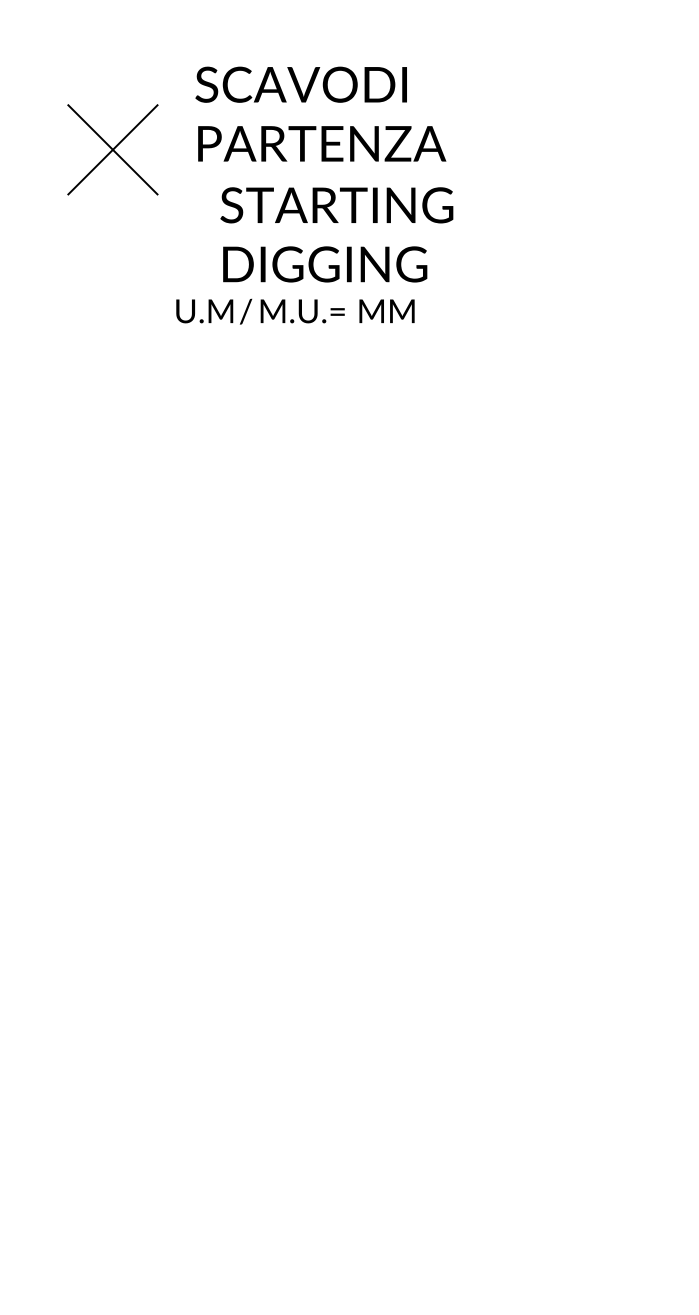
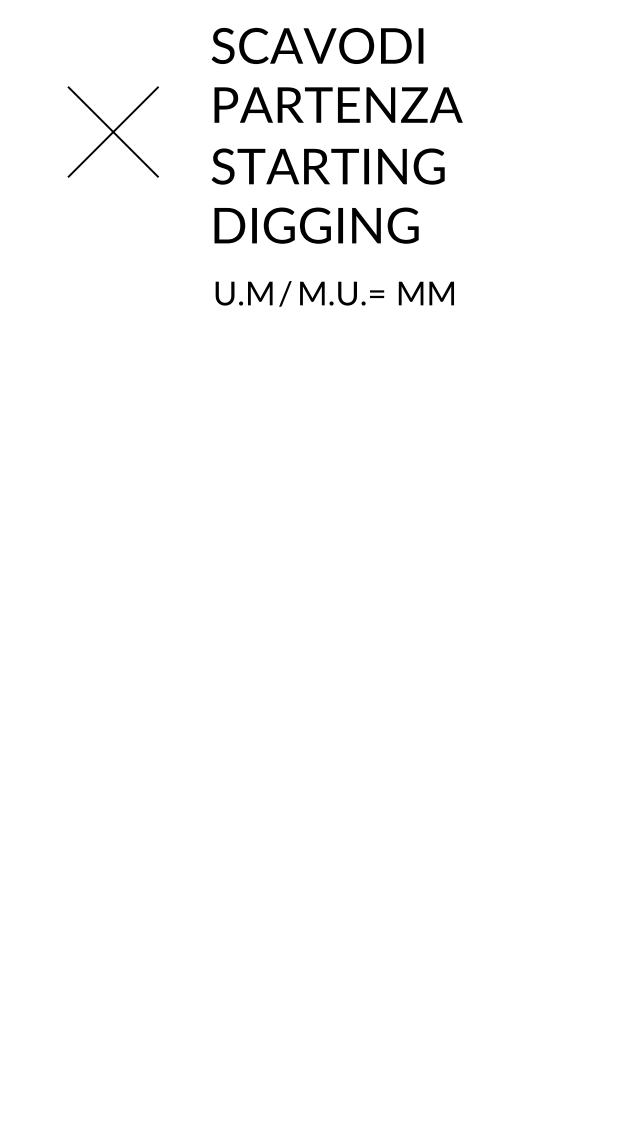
part: (112, 149) -> (112, 131), moved
text: (336, 234) -> (327, 195), moved
text: (295, 311) -> (334, 293), moved

